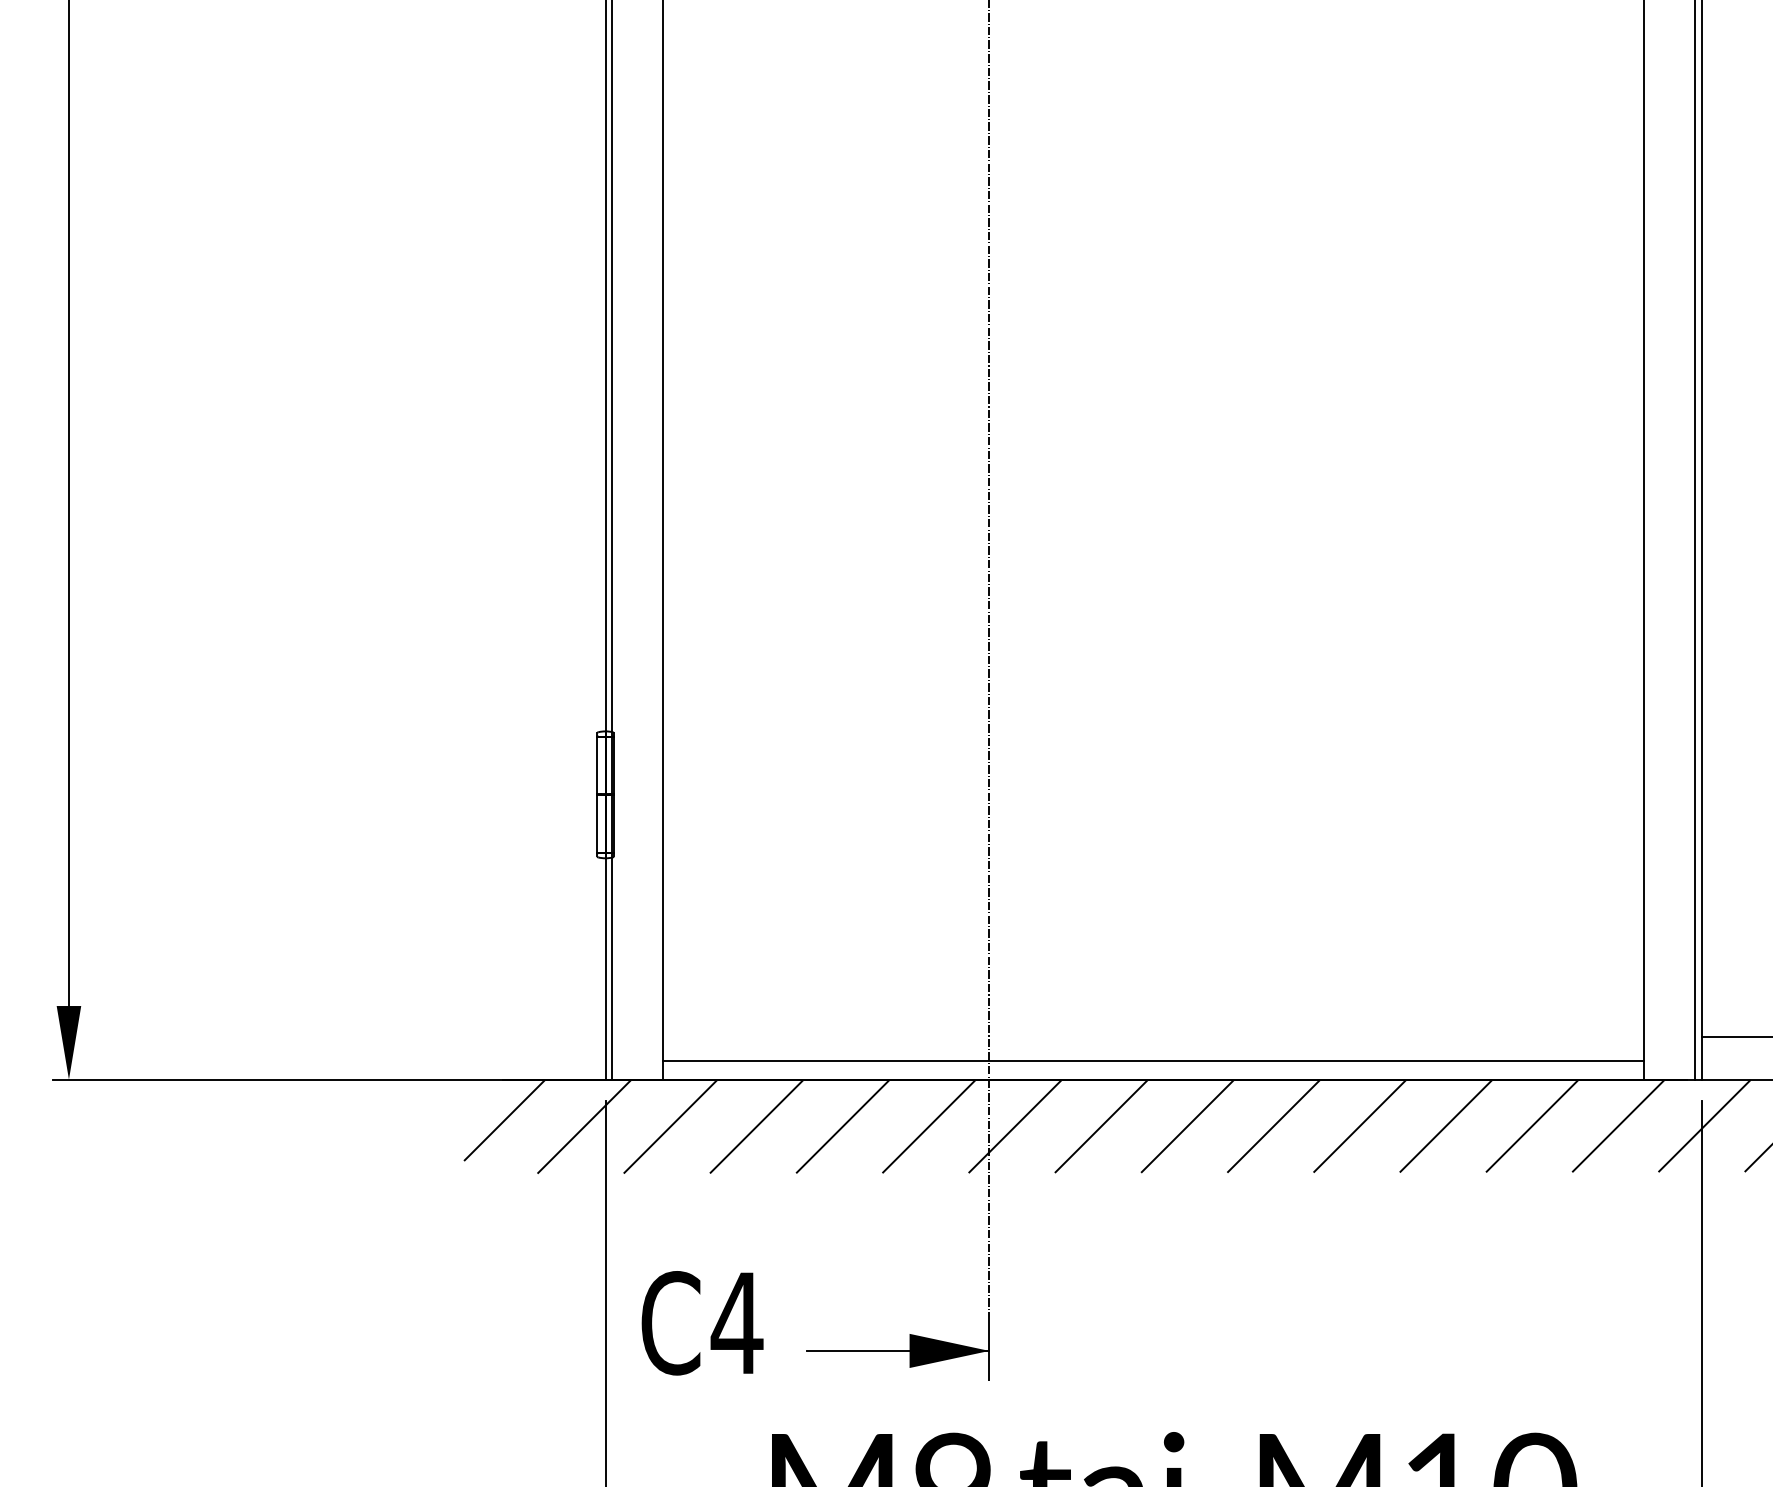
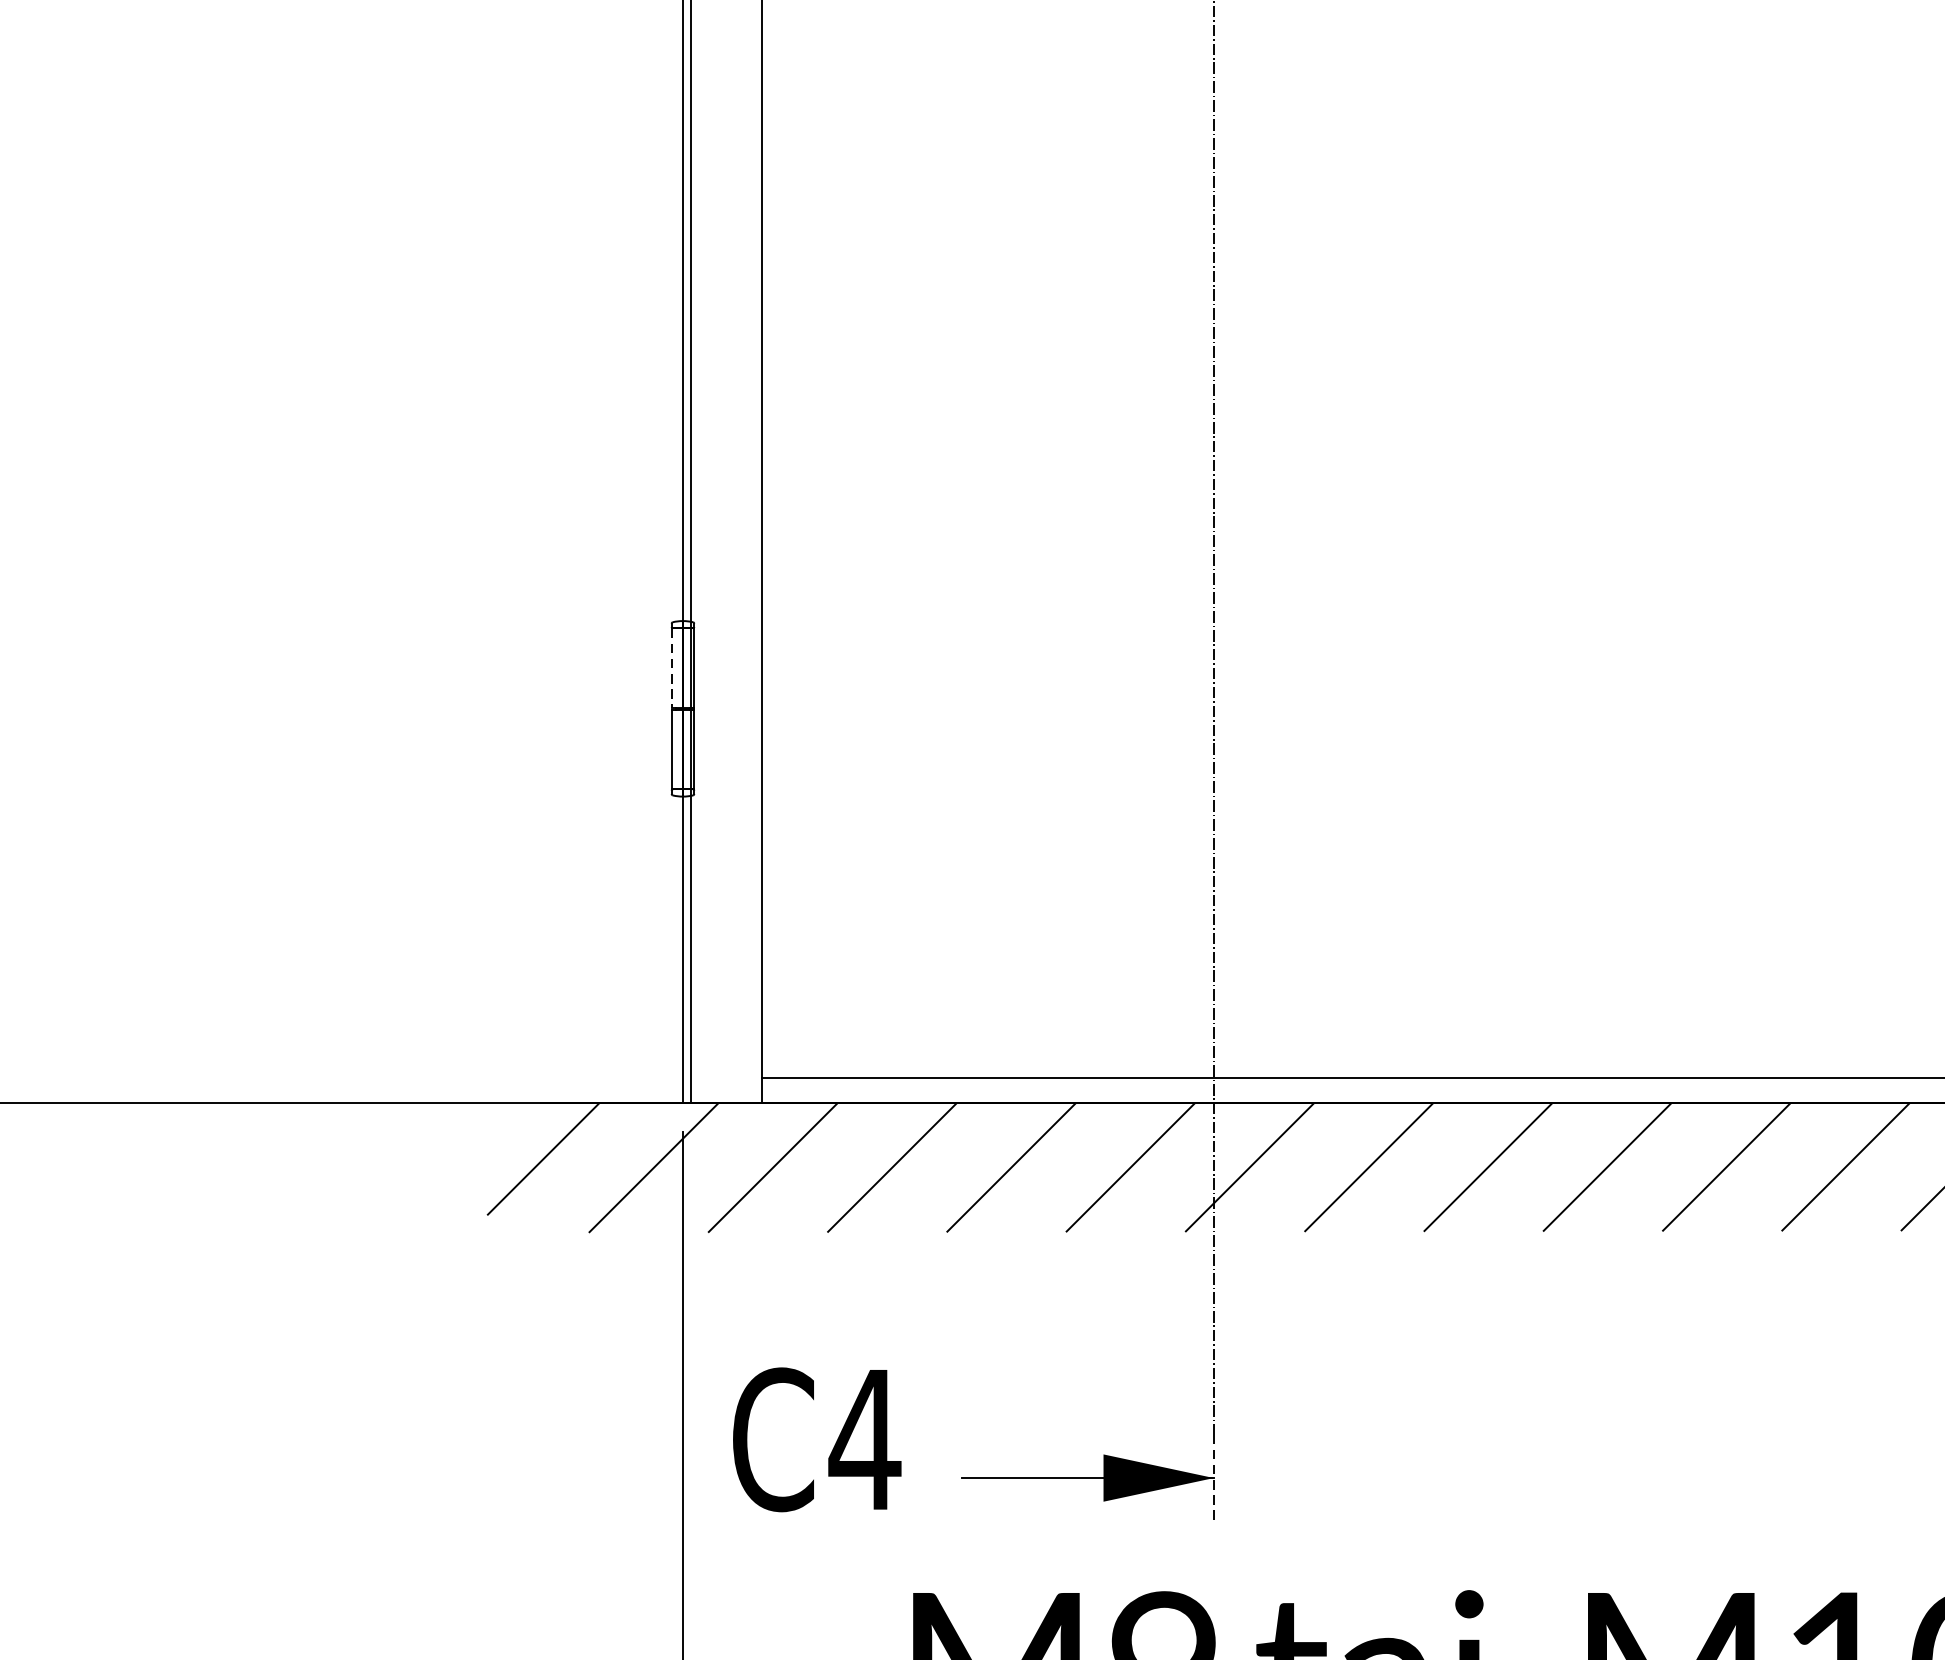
line: (597, 765) -> (671, 668), solid -> dashed
line: (989, 1350) -> (1214, 1477), solid -> dashed

